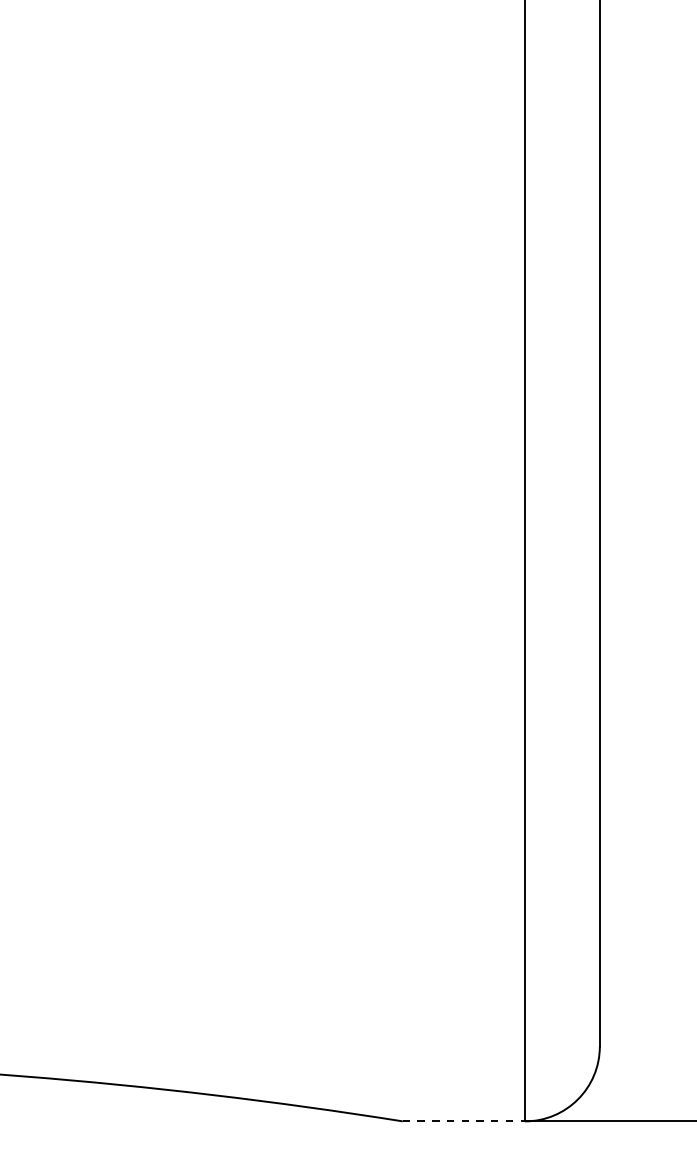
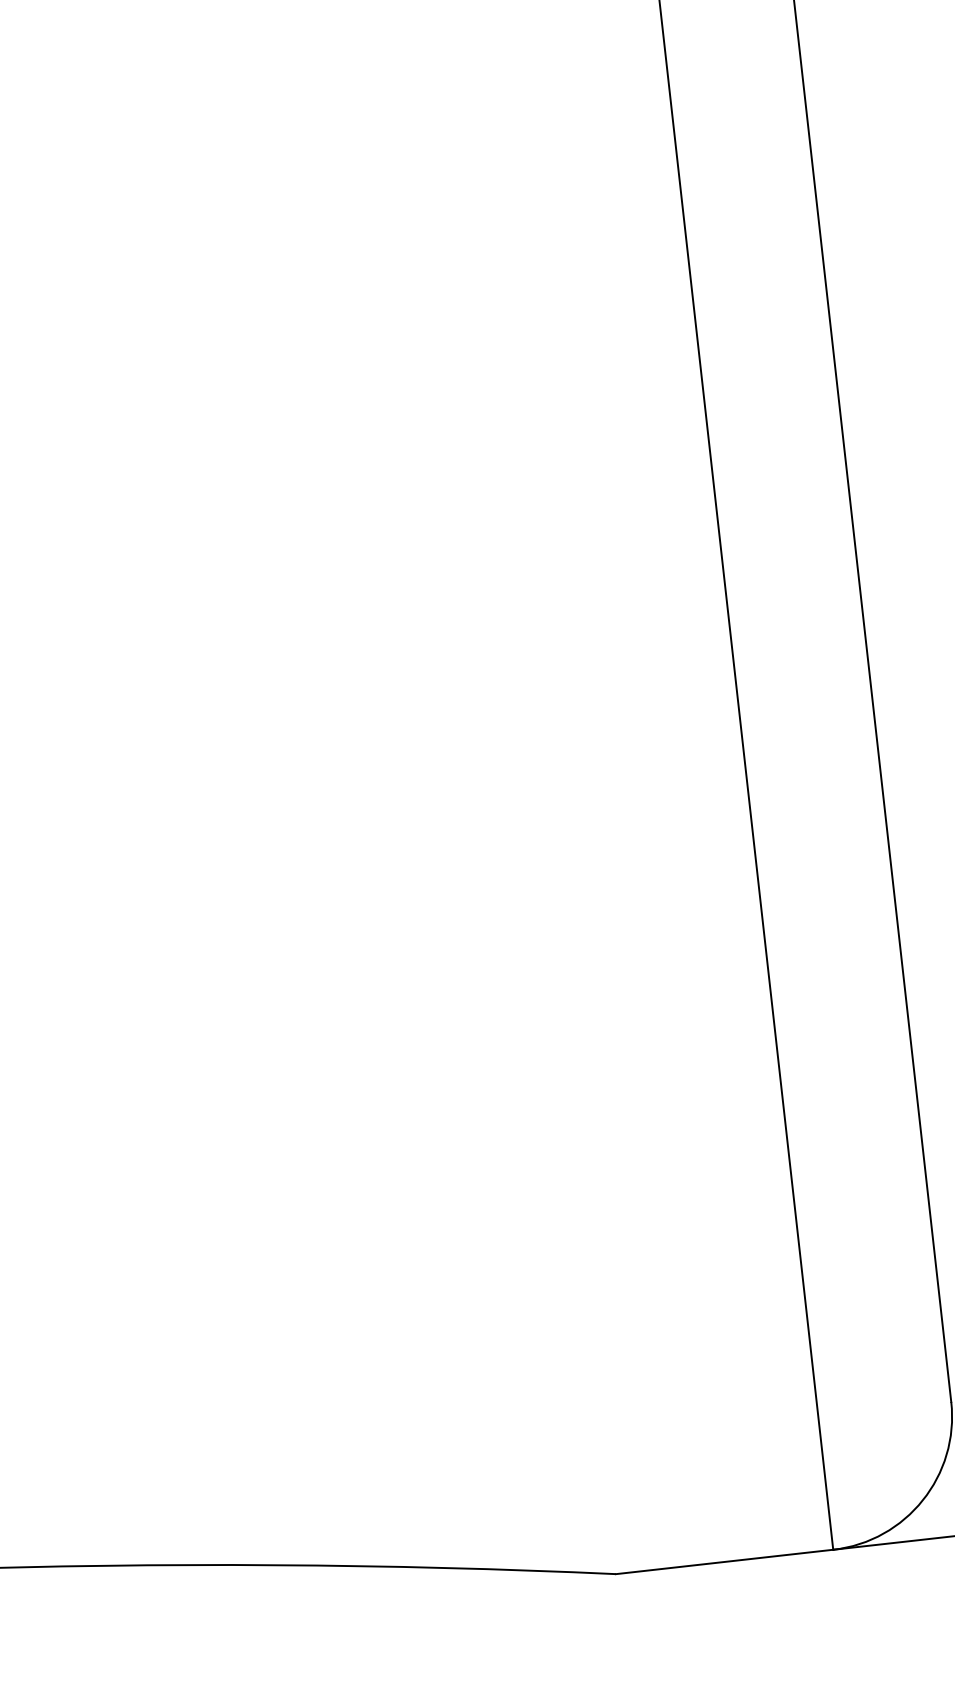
line: (464, 1121) -> (725, 1562), dashed -> solid

